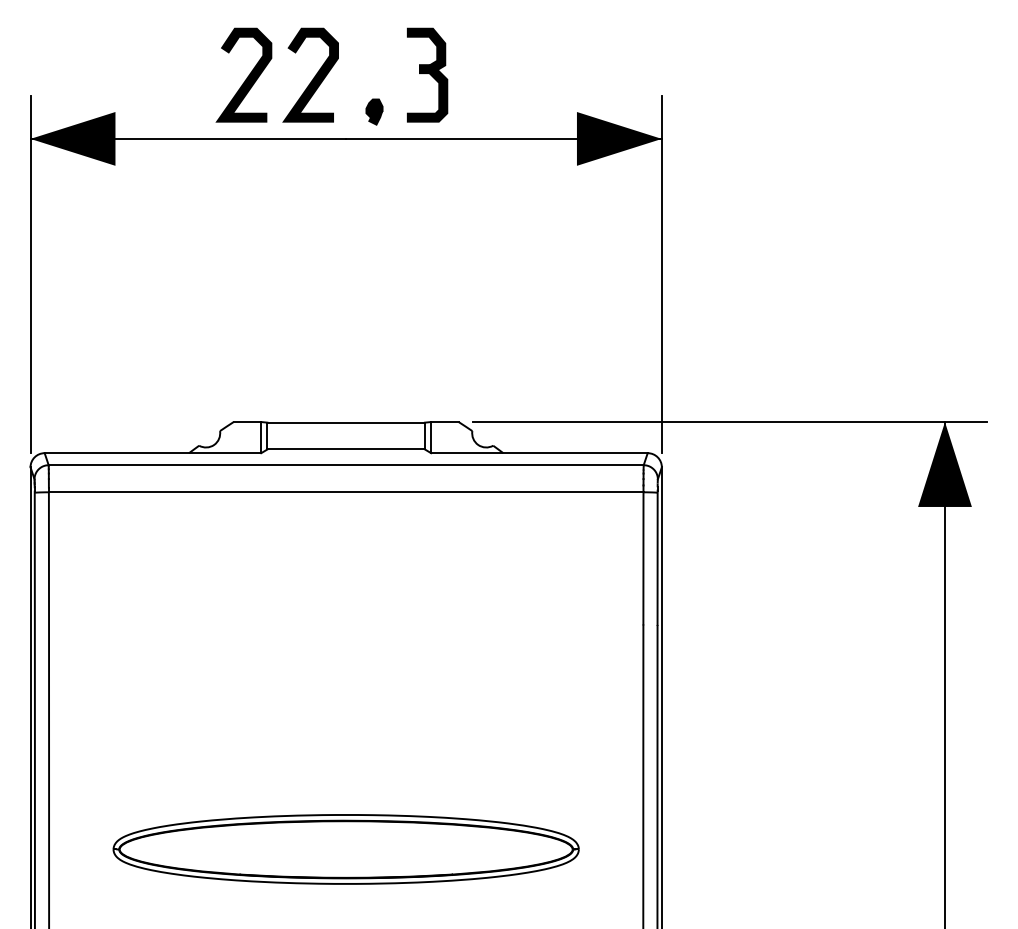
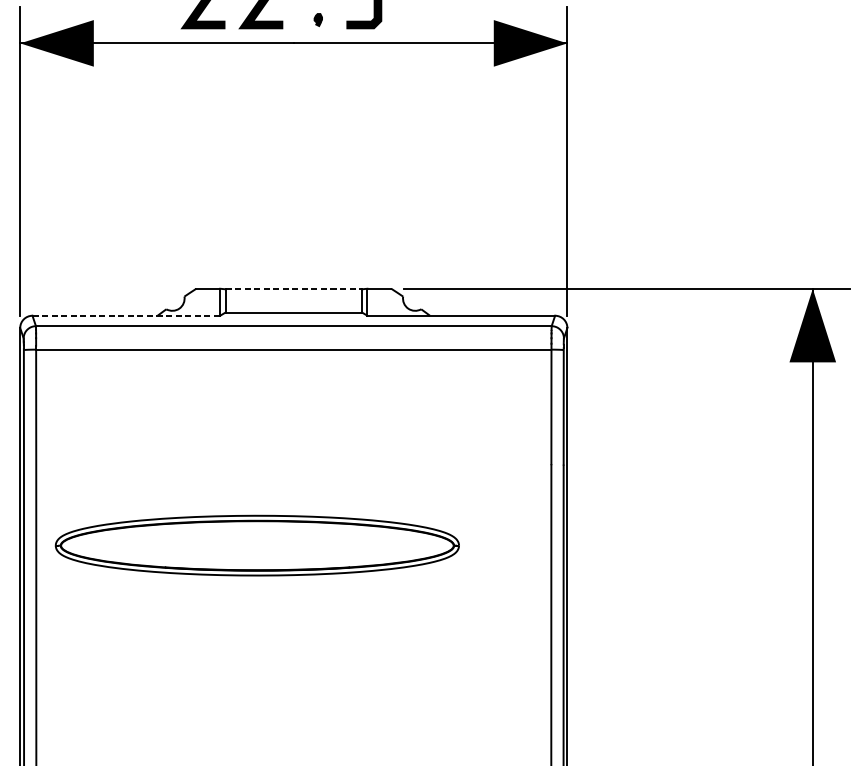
part: (374, 111) -> (318, 19), size x0.6
line: (346, 422) -> (294, 289), solid -> dashed
line: (153, 453) -> (126, 316), solid -> dashed
part: (345, 849) -> (256, 545), moved

